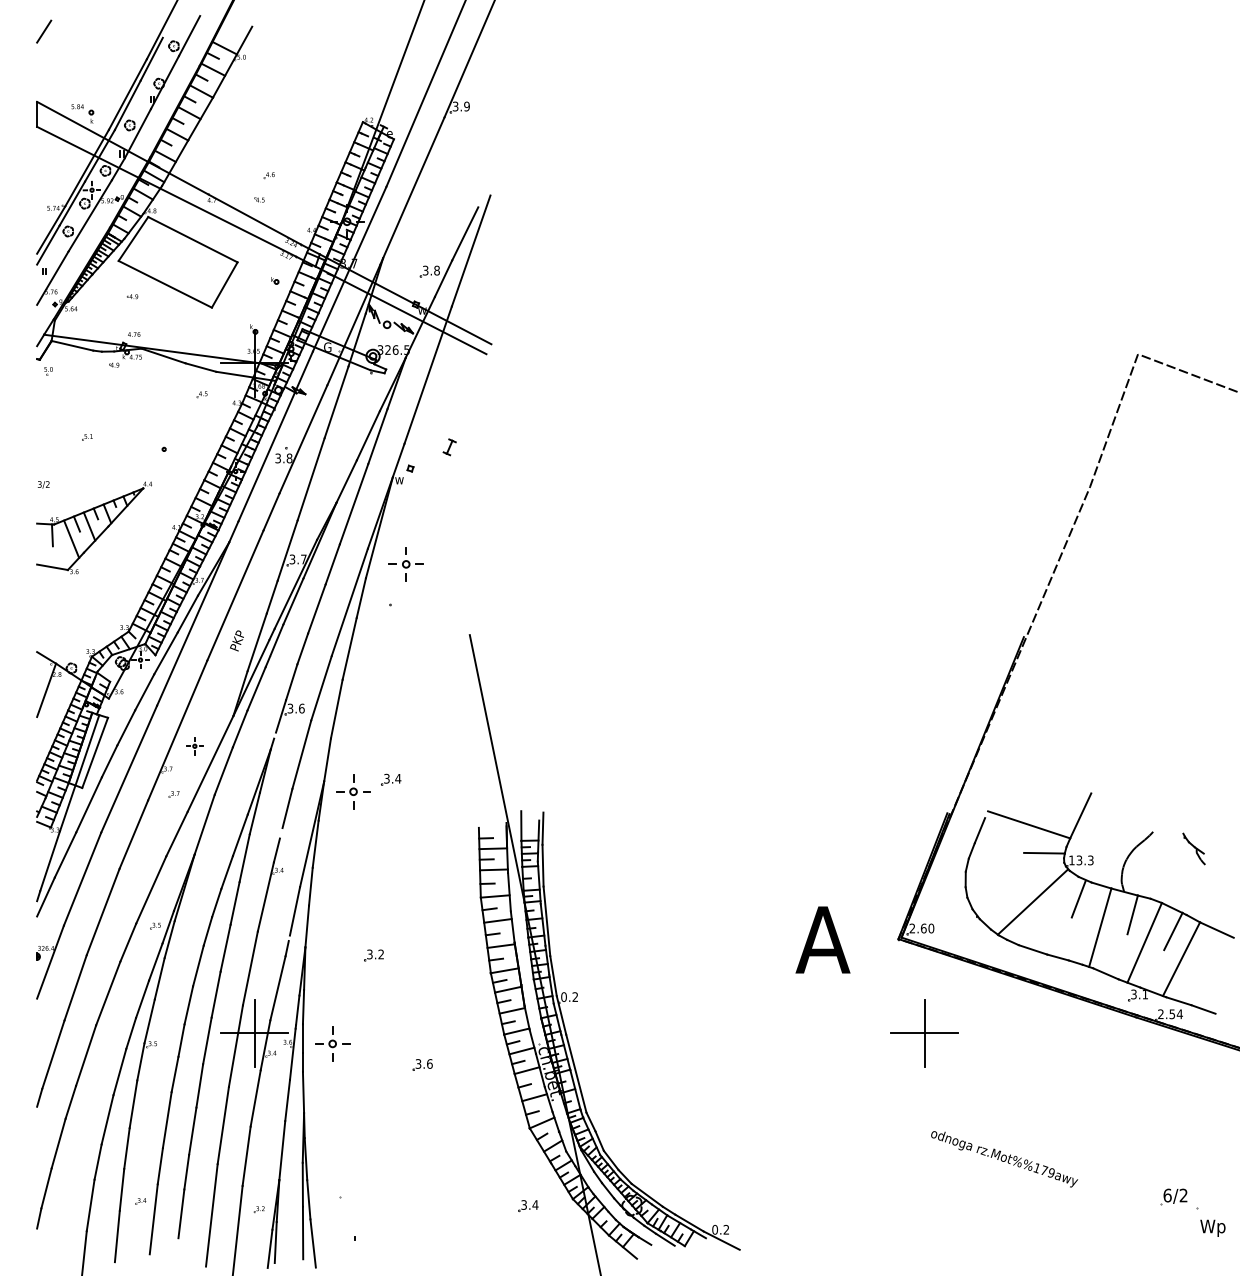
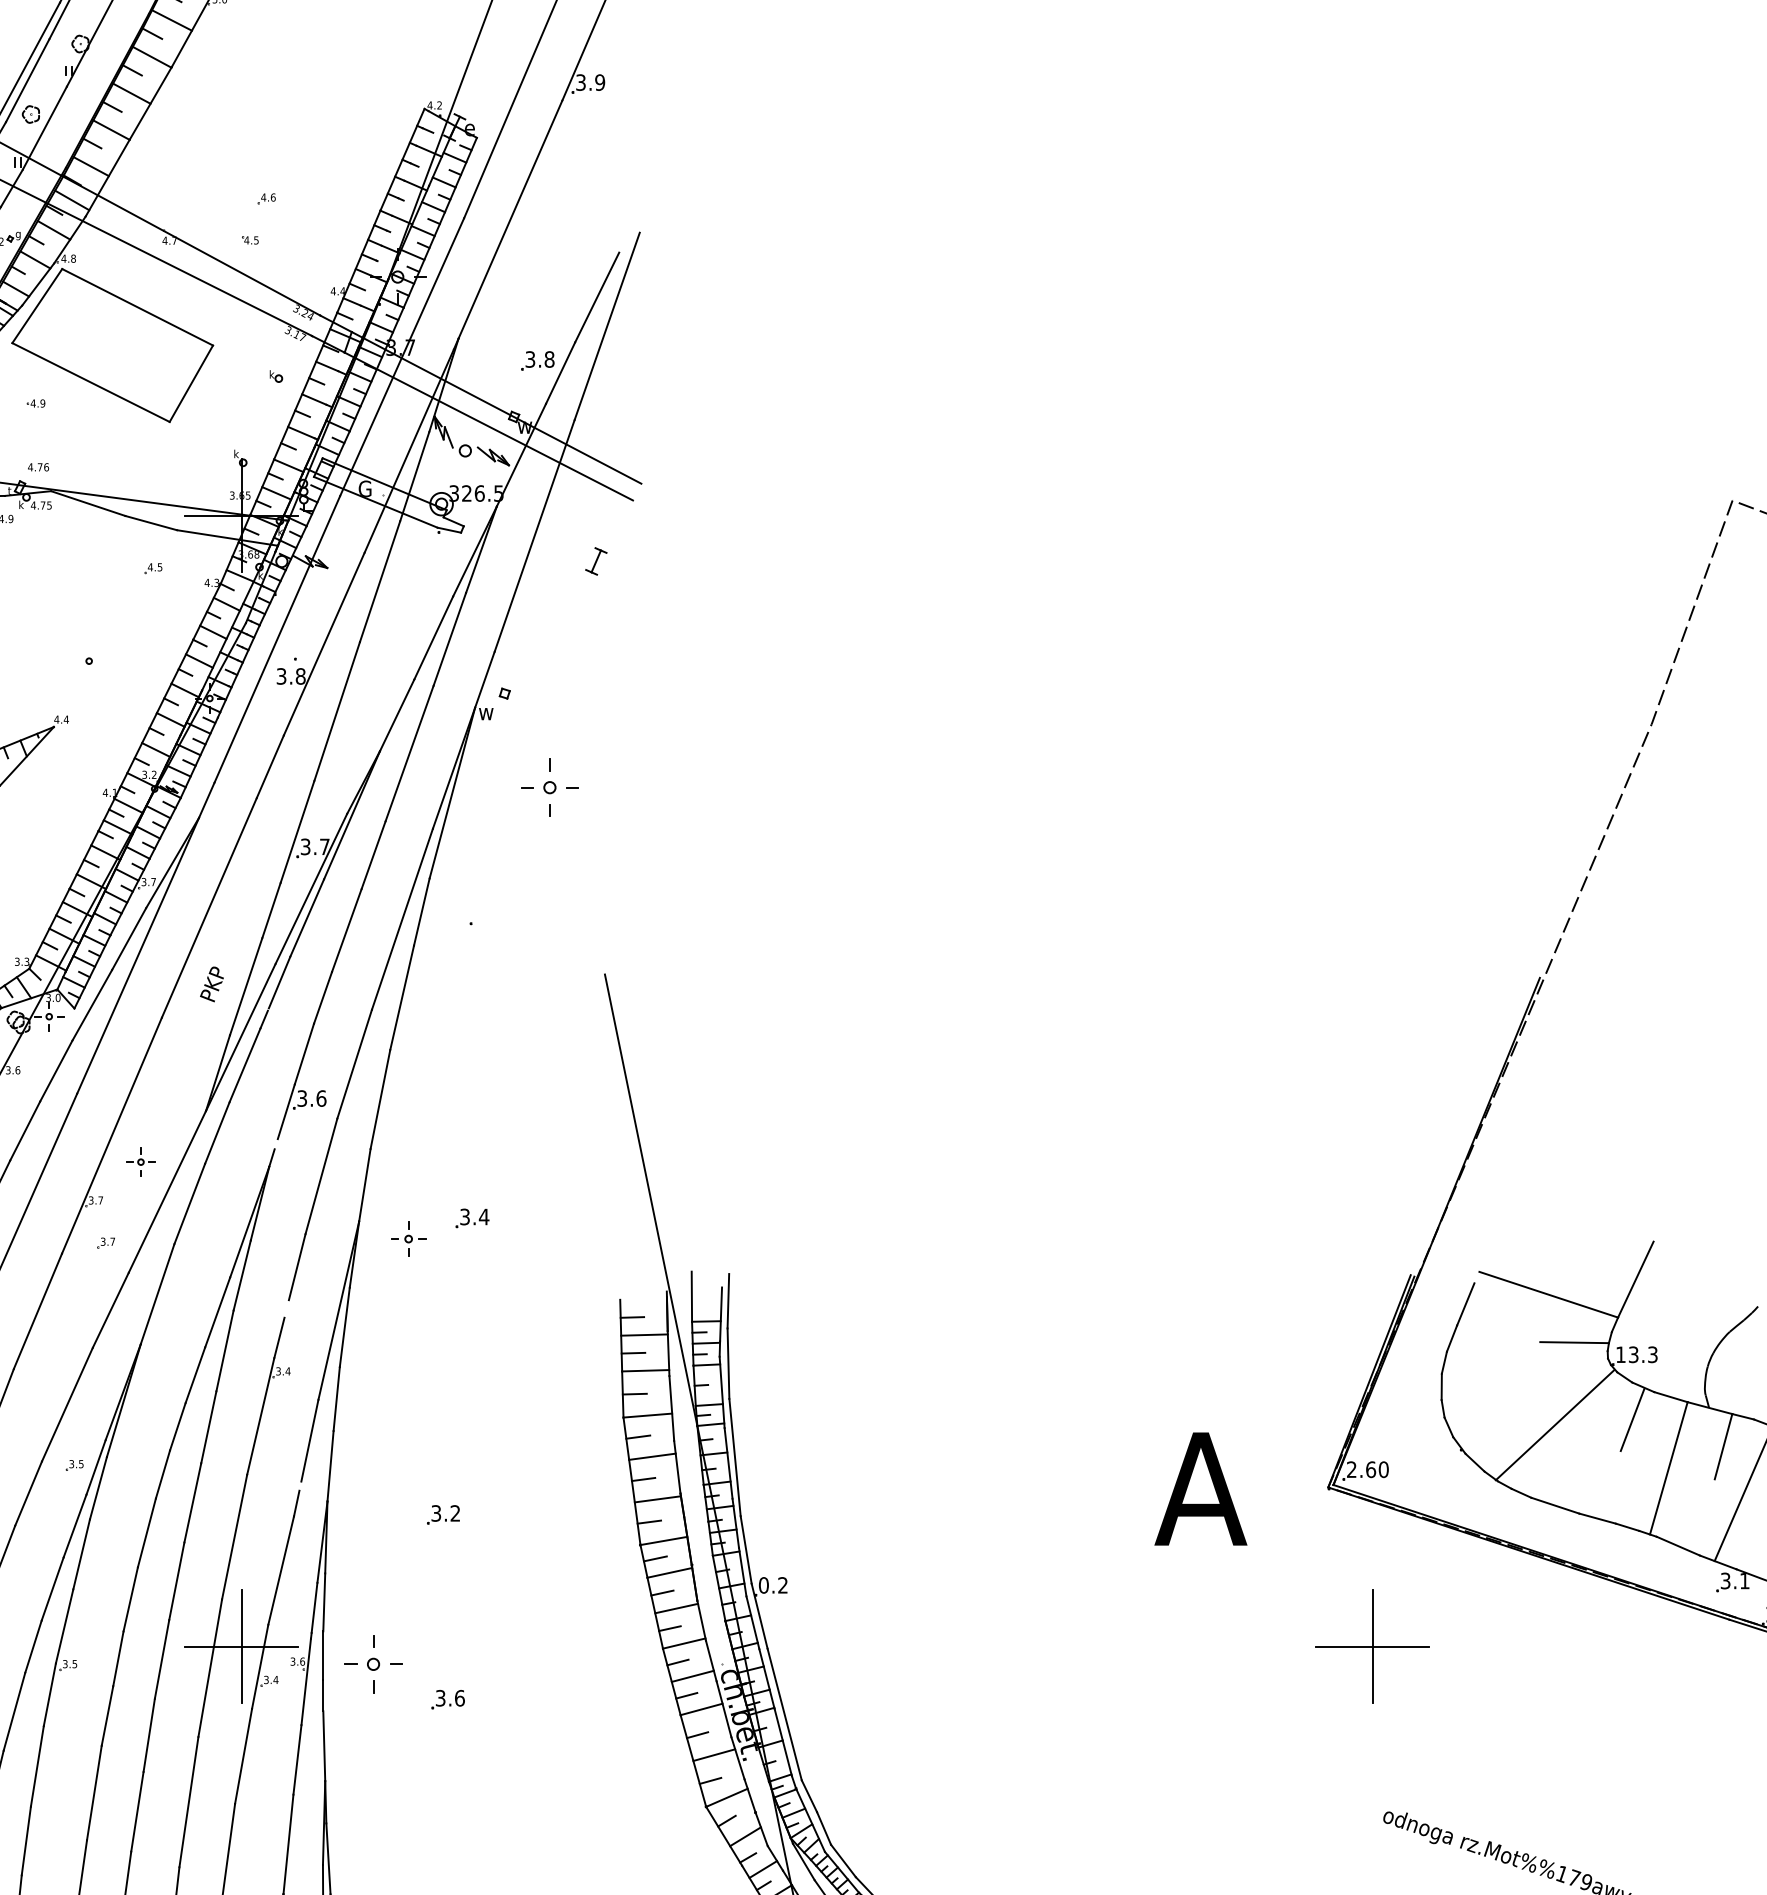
part: (449, 447) -> (595, 561), moved
part: (405, 564) -> (548, 787), moved
part: (353, 791) -> (408, 1238), size x0.6
part: (422, 1064) -> (447, 1699), moved

